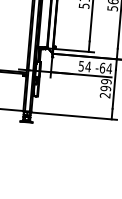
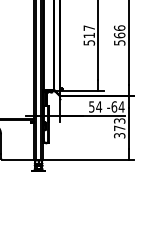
text: (105, 88) -> (119, 128), 299 -> 373

